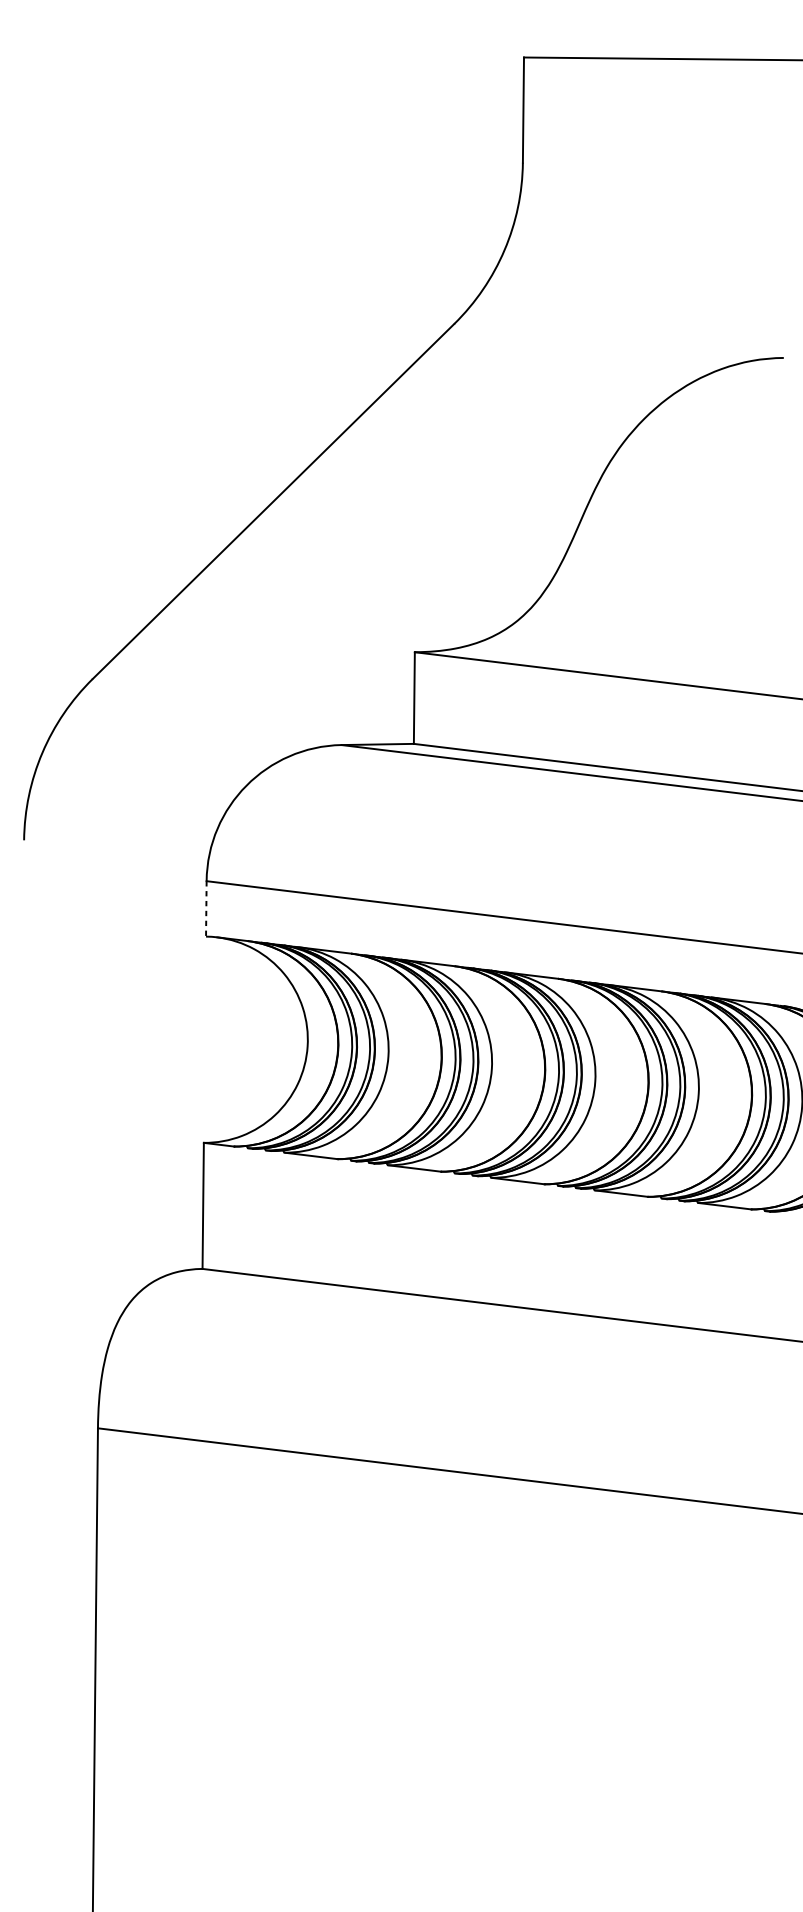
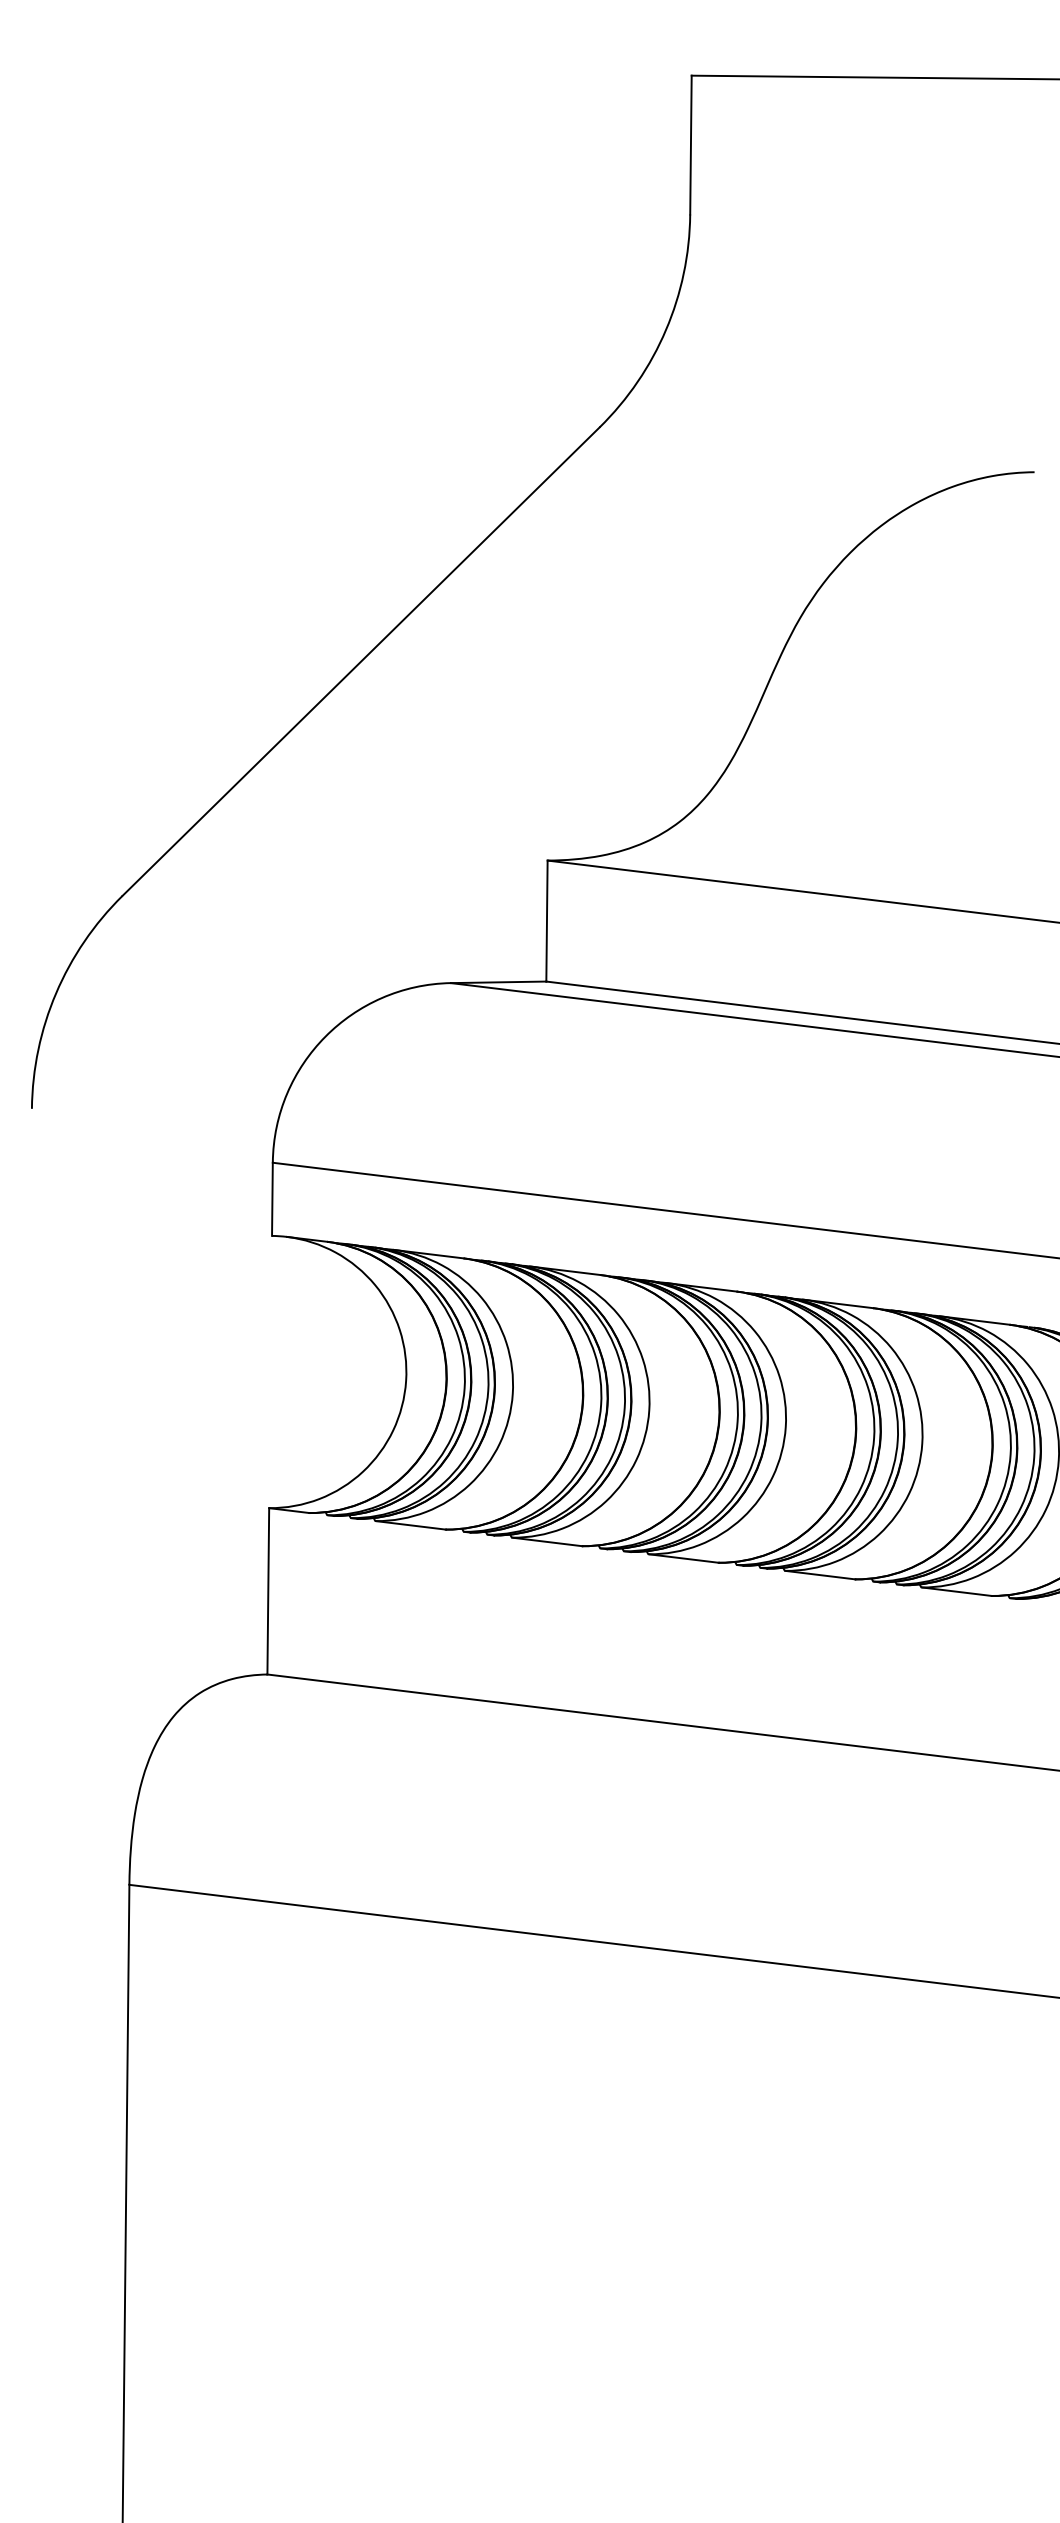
line: (206, 909) -> (272, 1199), dashed -> solid

